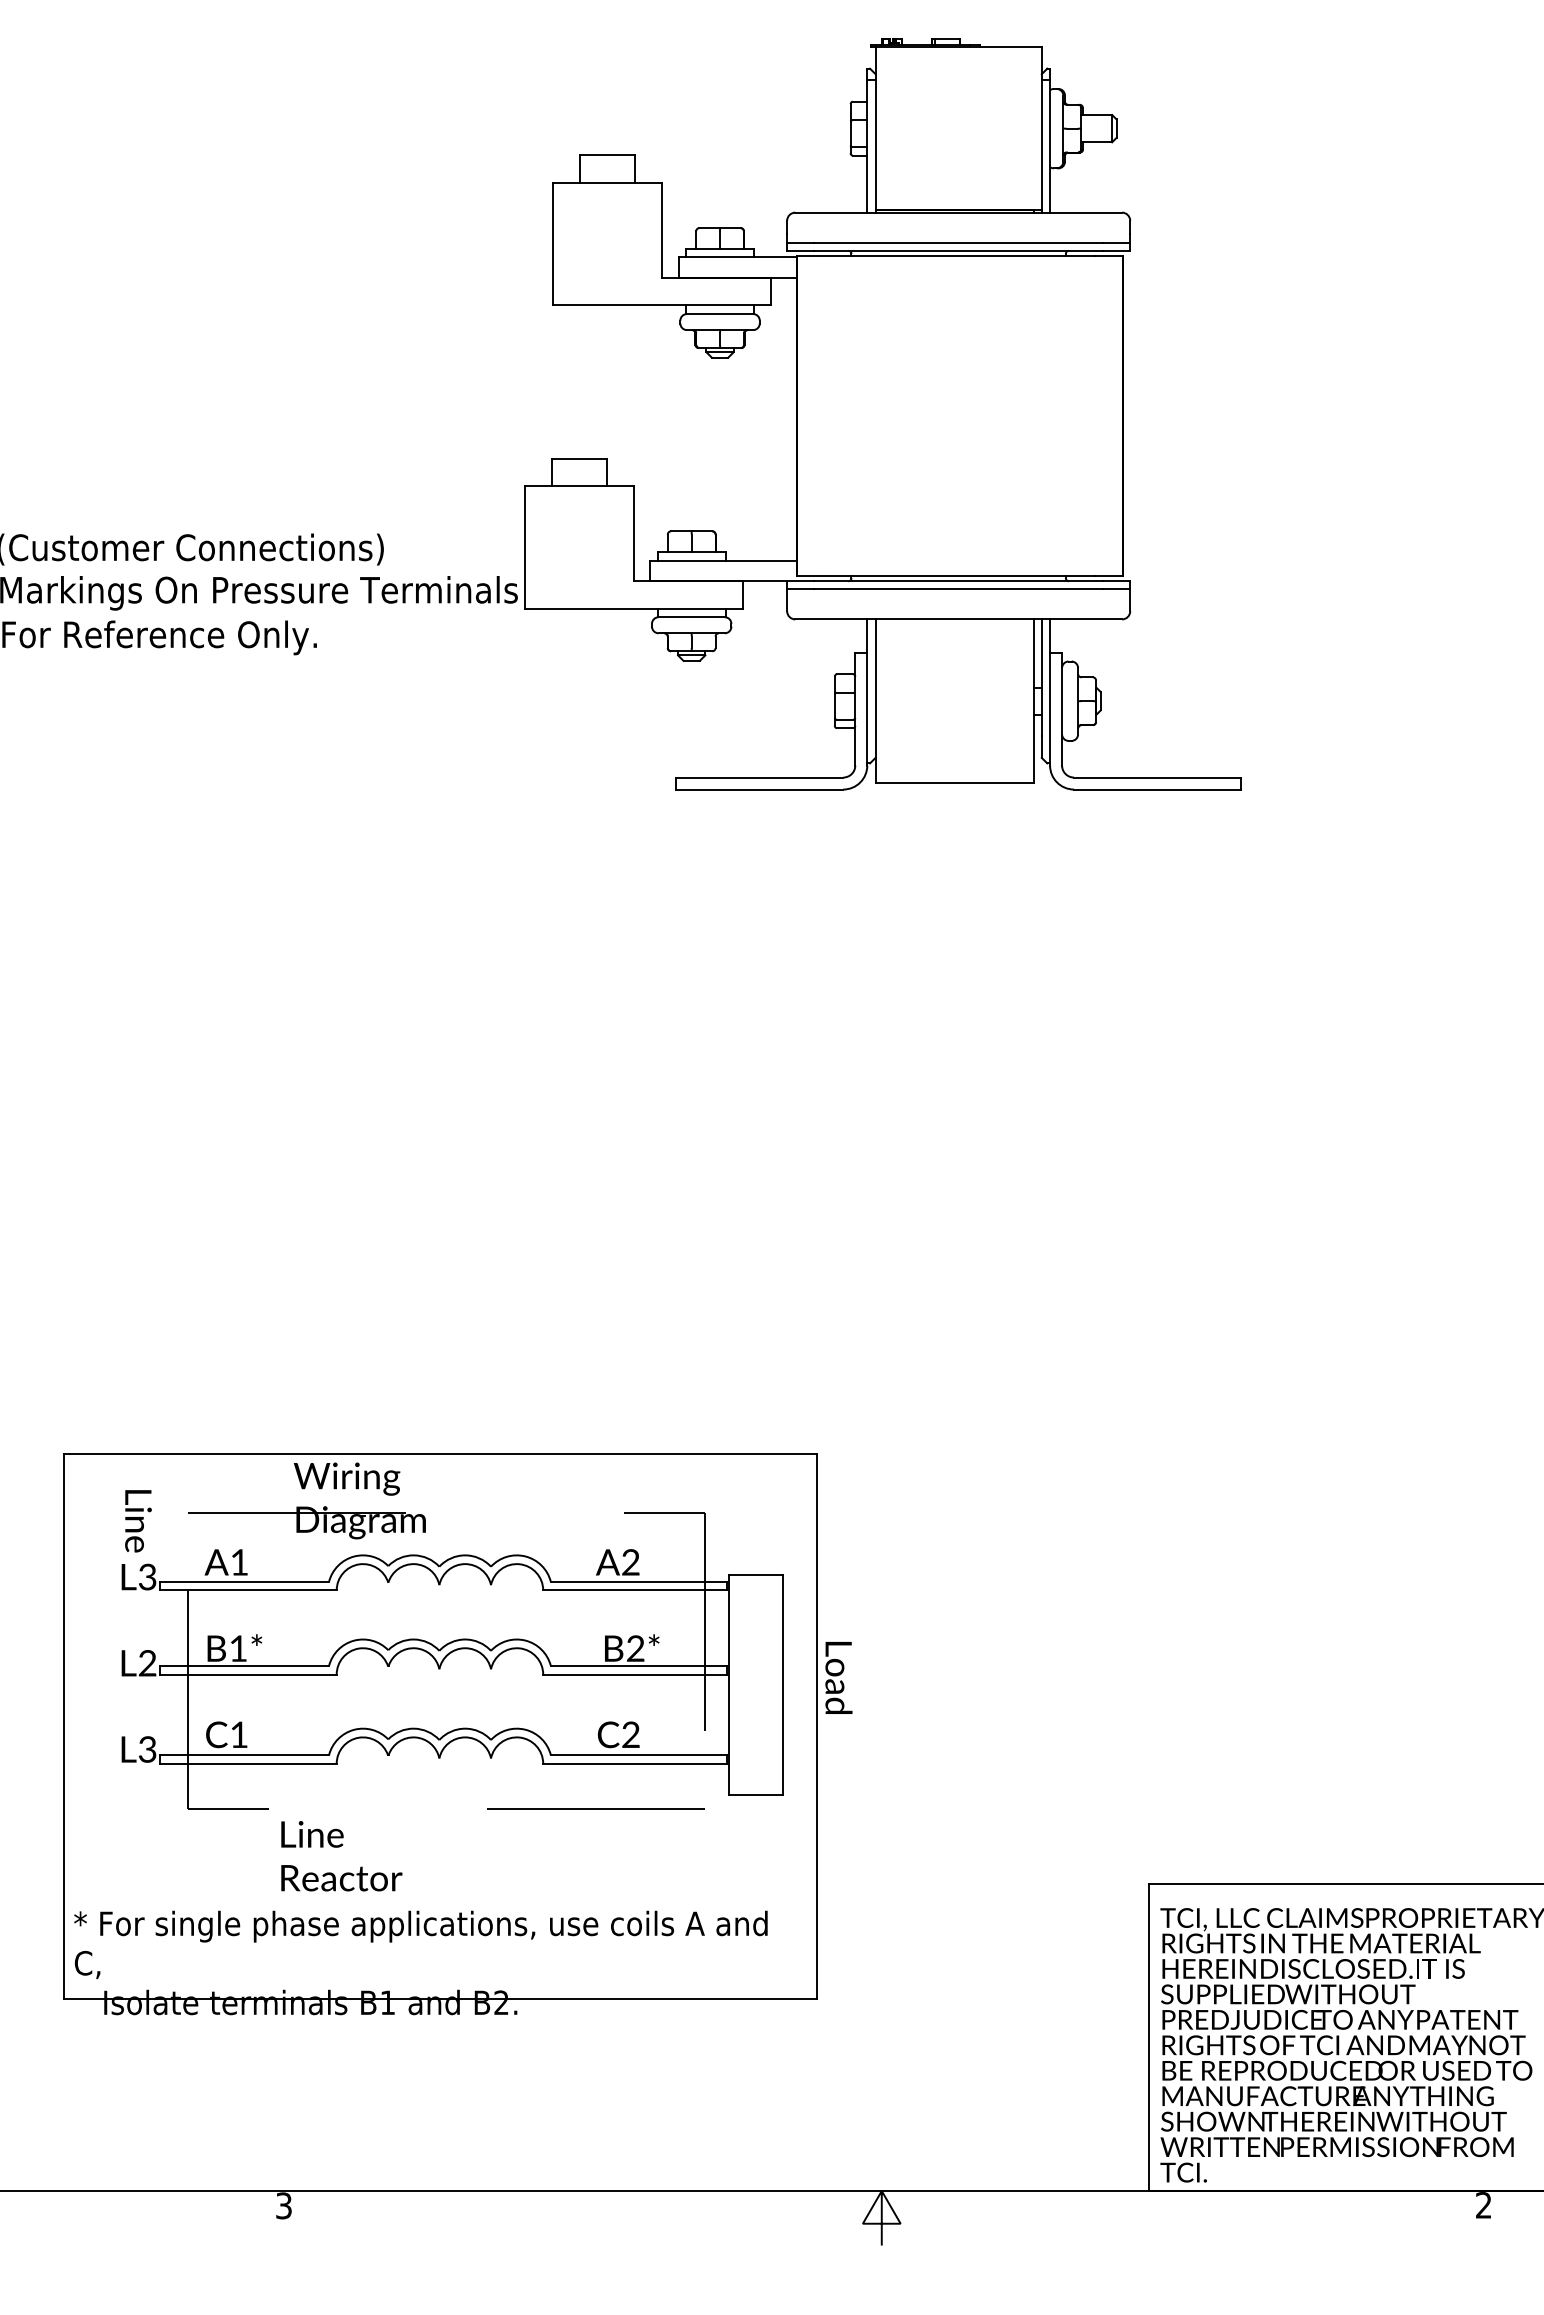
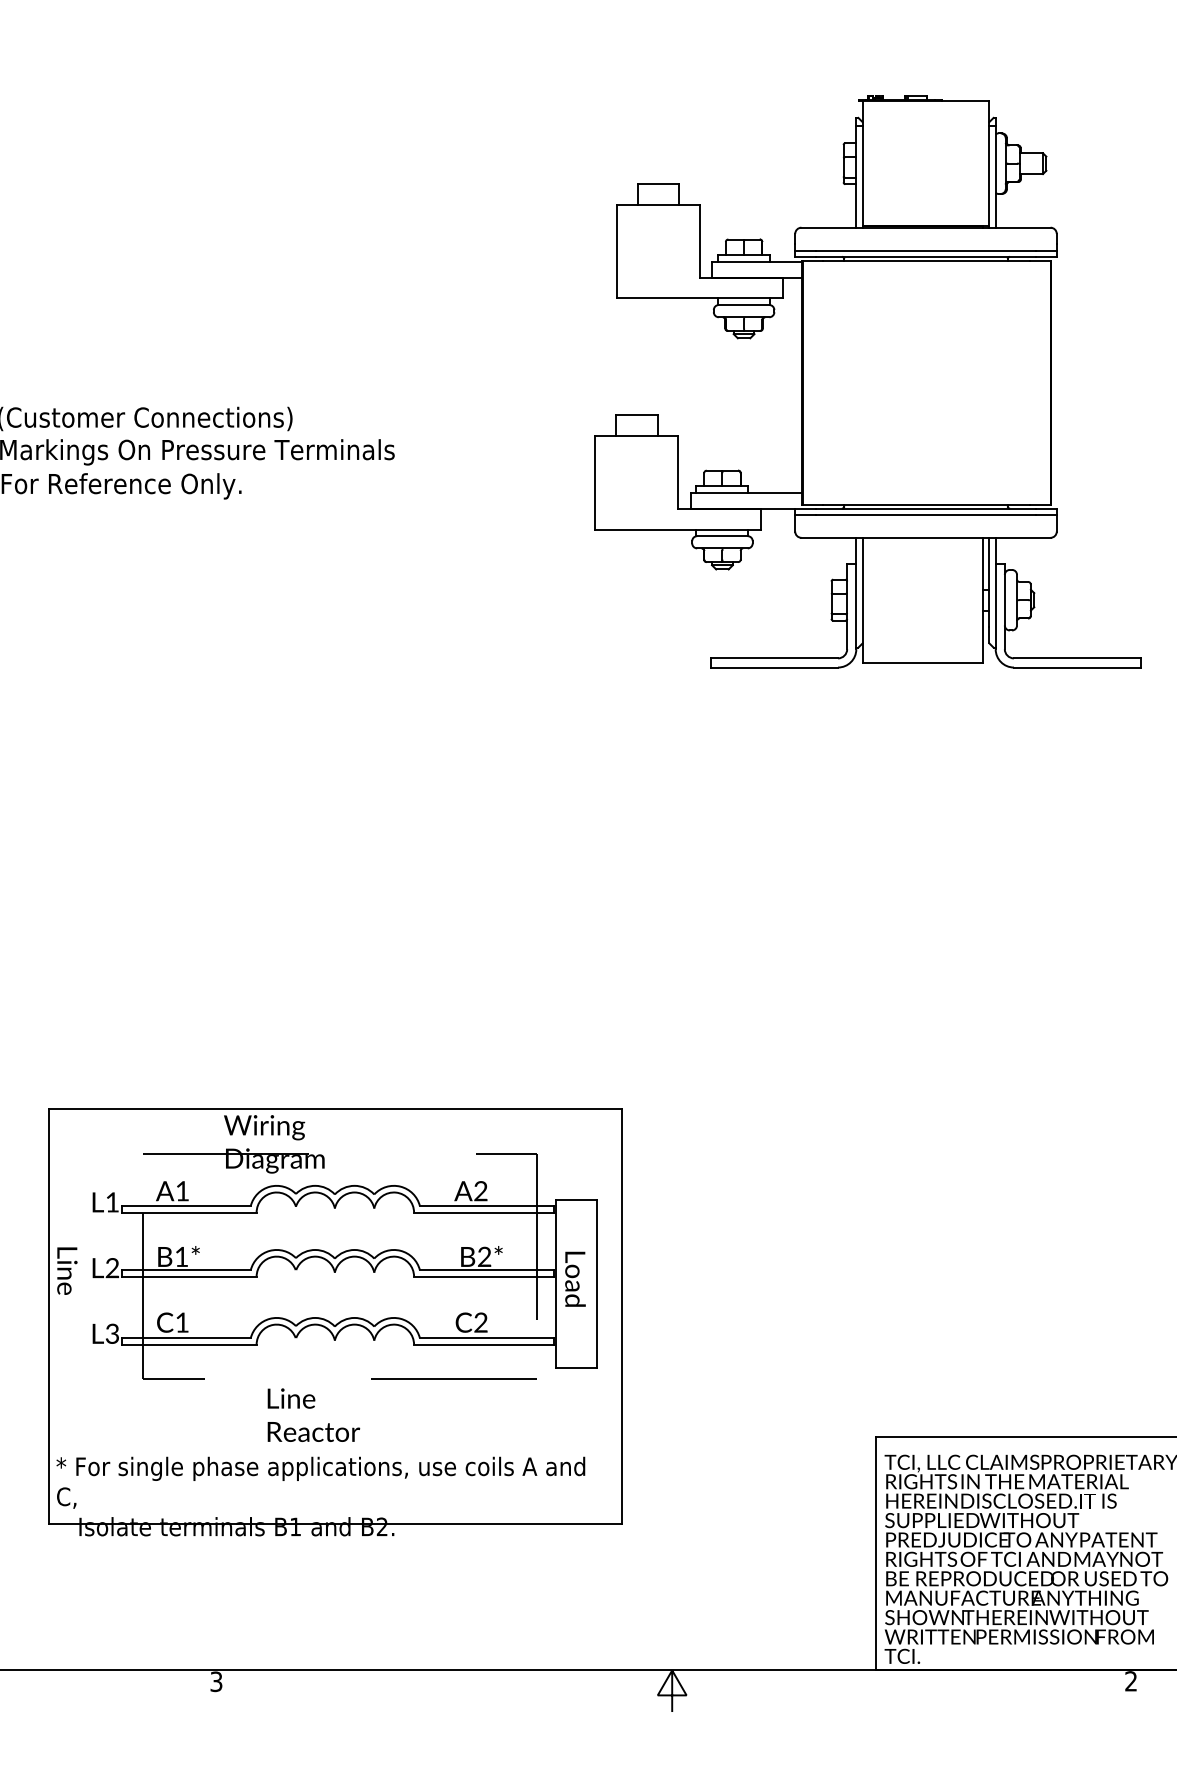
part: (882, 414) -> (867, 381), moved
text: (138, 1521) -> (67, 1271), moved
text: (147, 1576) -> (112, 1201), L3 -> L1
text: (838, 1677) -> (575, 1278), moved
text: (341, 1856) -> (313, 1415), moved

